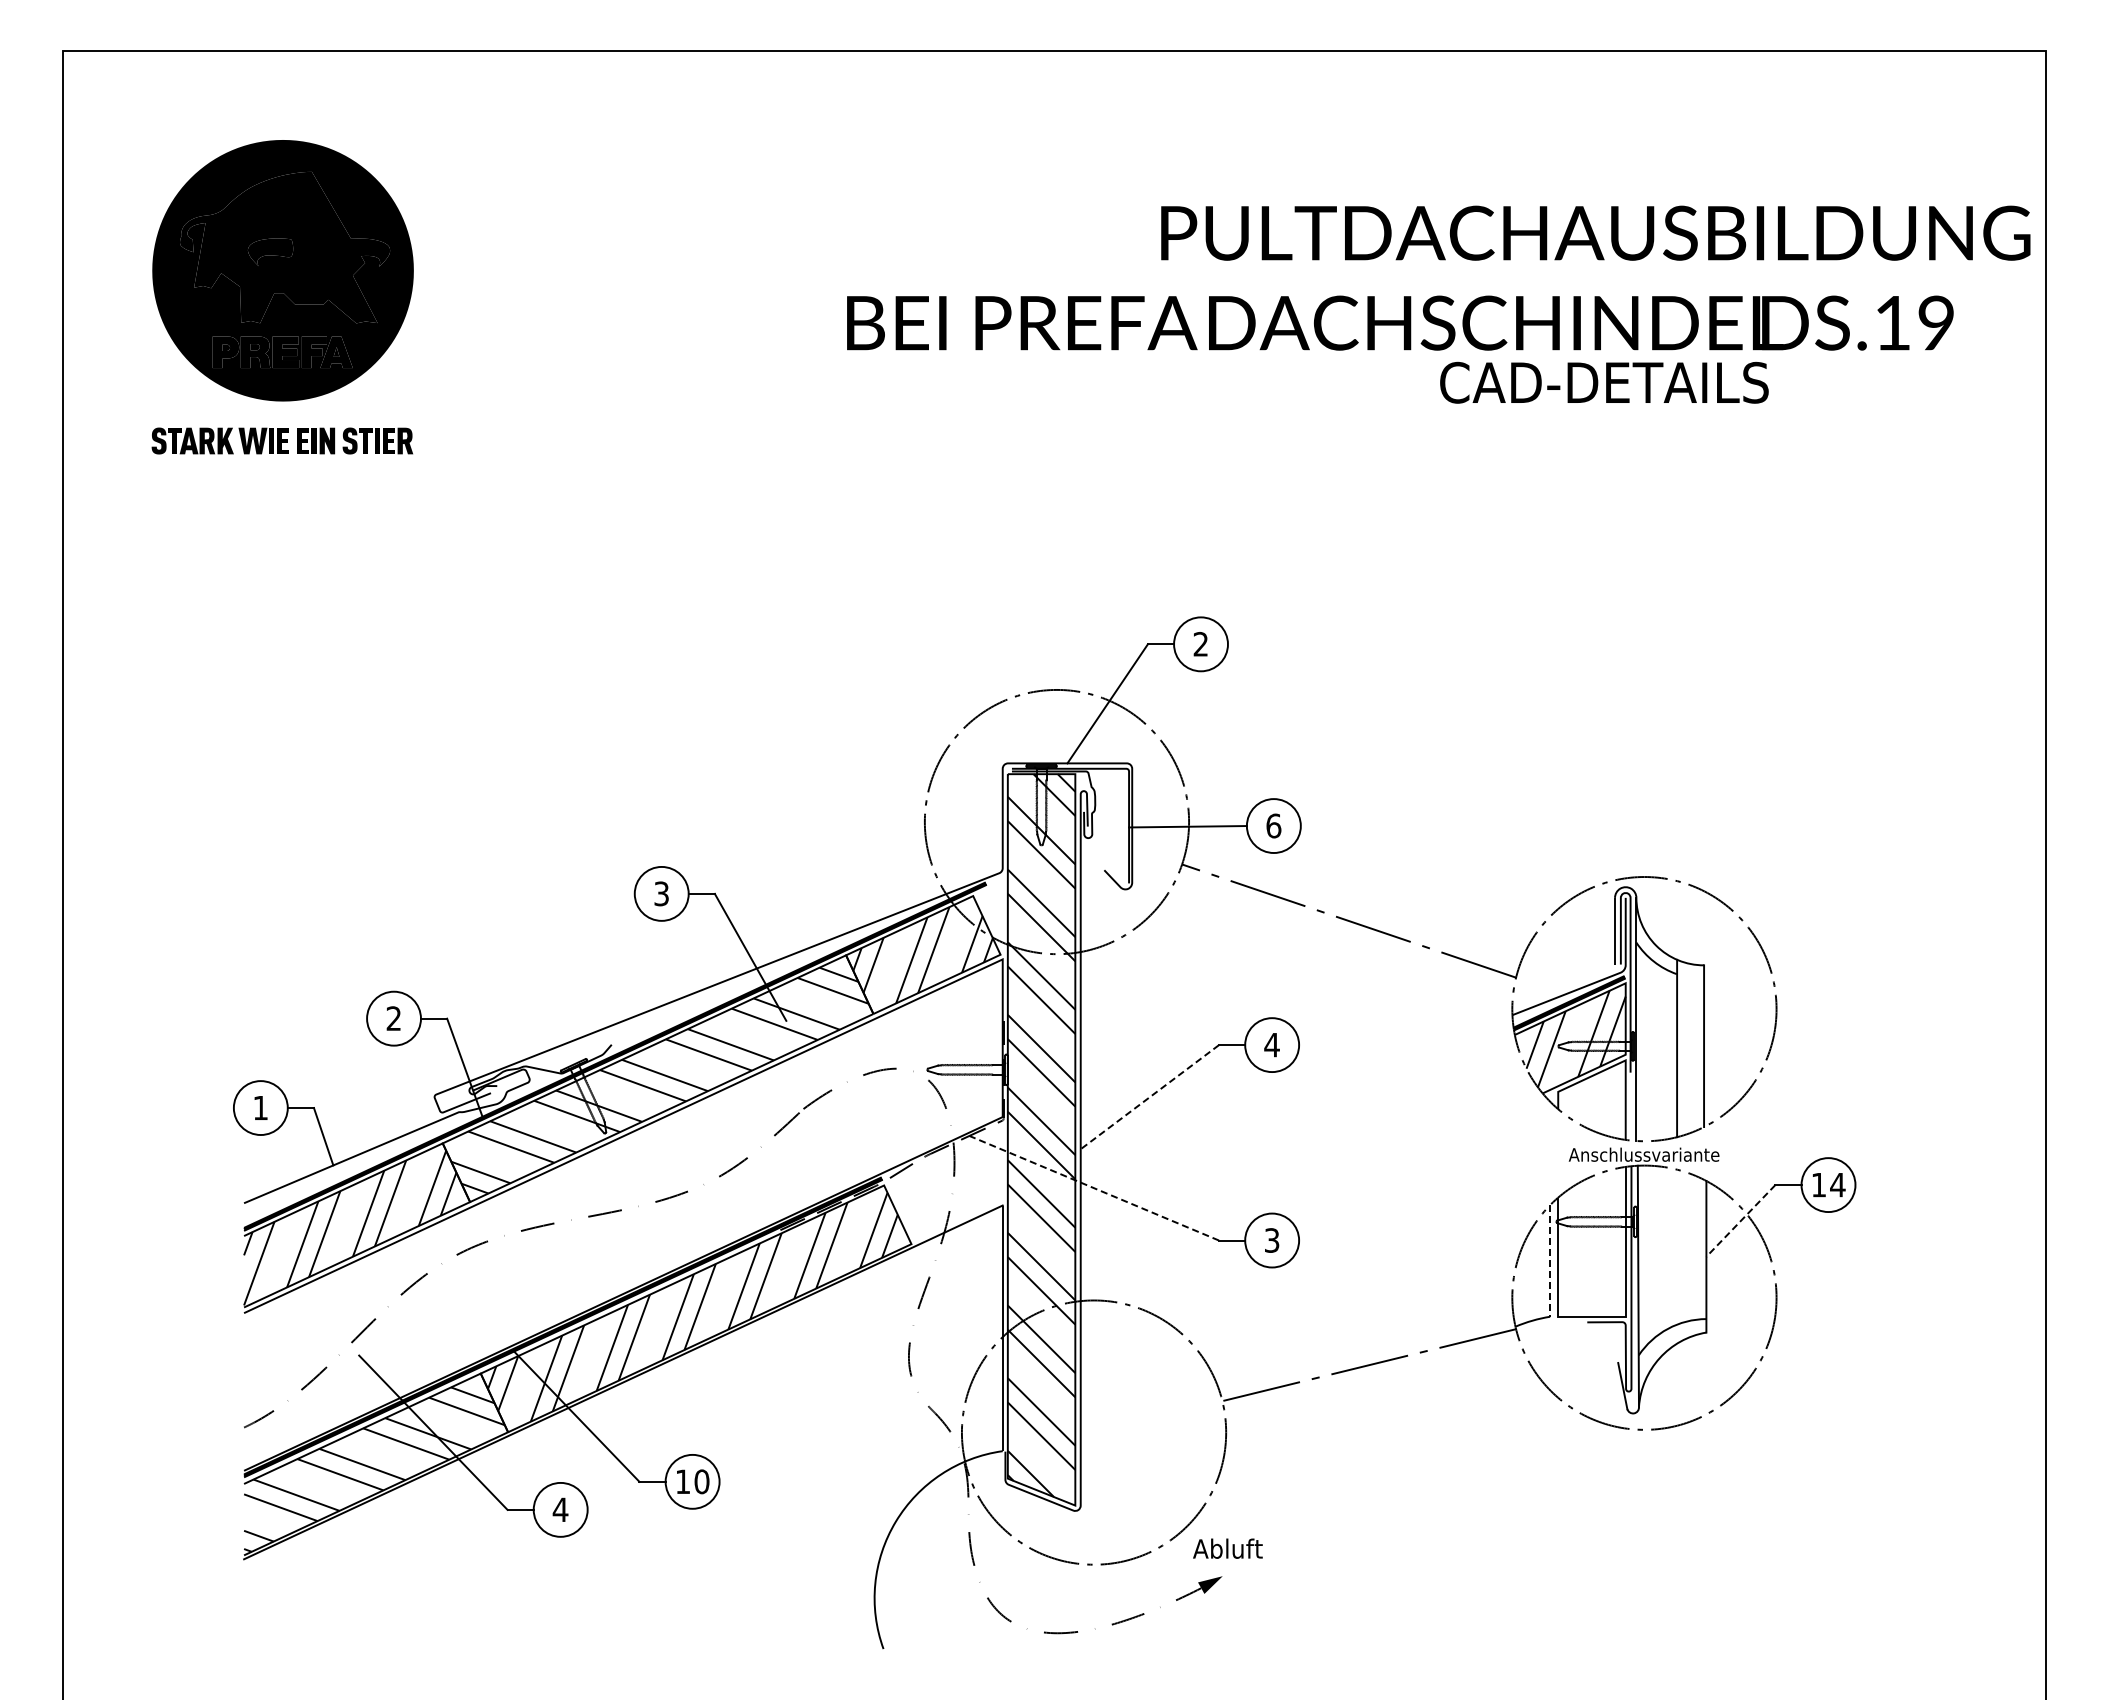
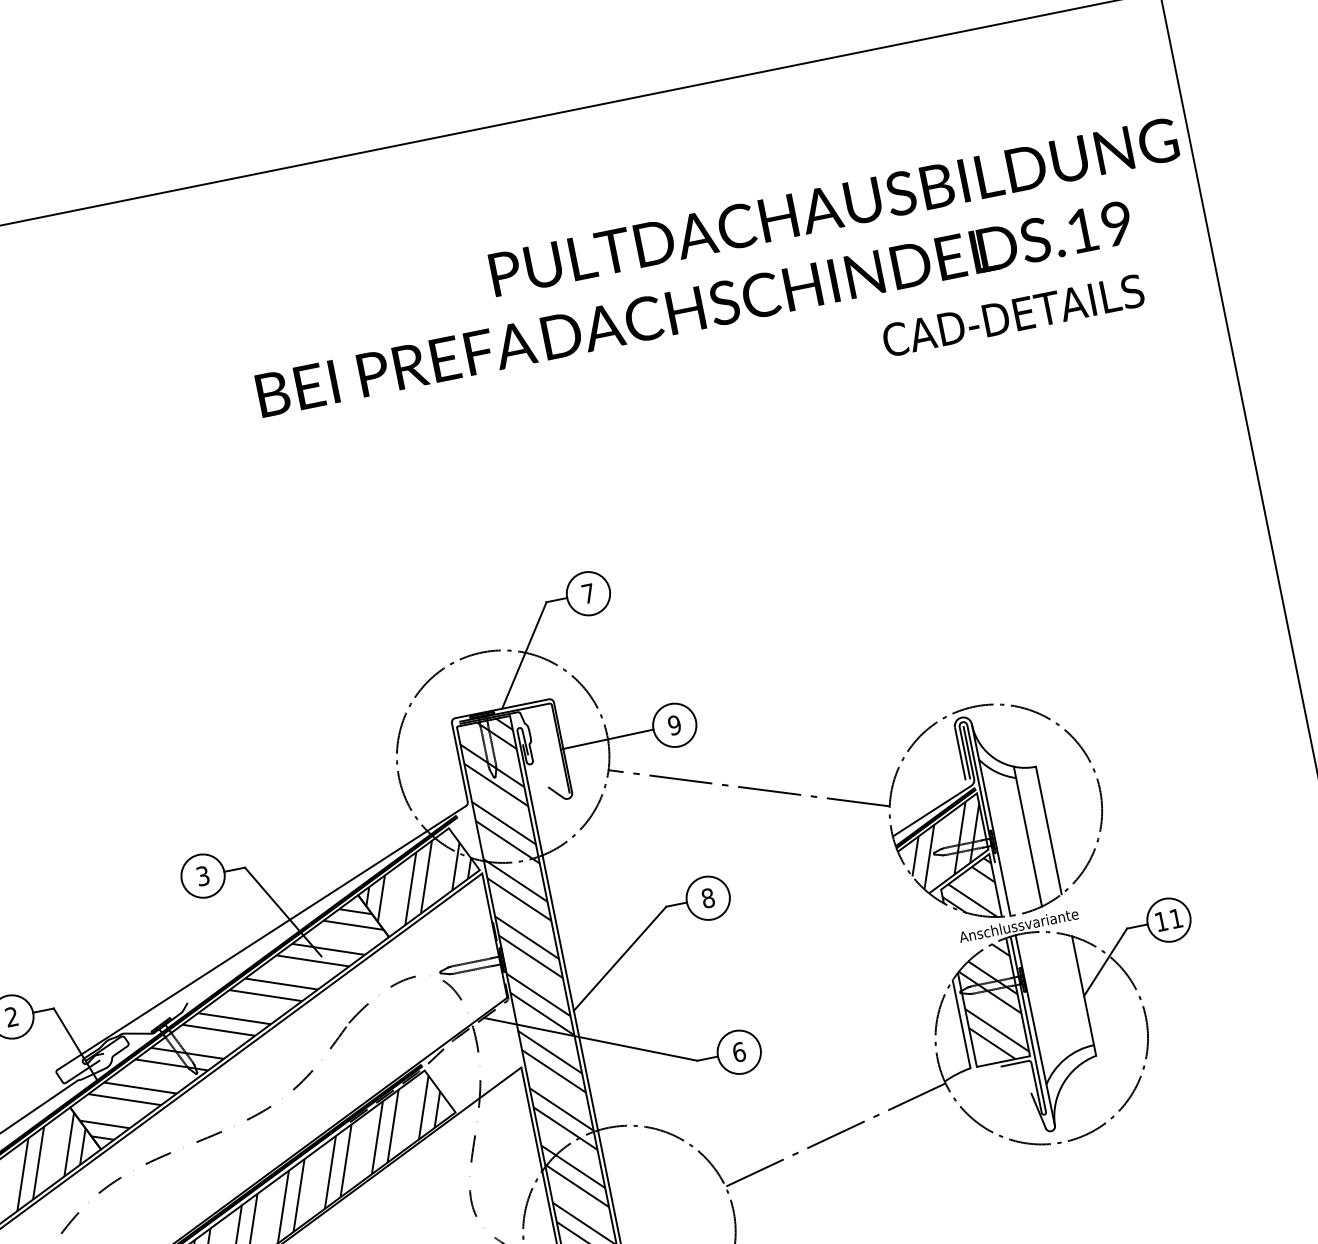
text: (1604, 382) -> (1013, 315), moved
text: (1200, 644) -> (588, 593), 2 -> 7
text: (1273, 825) -> (674, 724), 6 -> 9
text: (1271, 1044) -> (707, 897), 4 -> 8
line: (1149, 1097) -> (619, 959), dashed -> solid
hatch: (1591, 1101) -> (968, 891), added
text: (1837, 1185) -> (1176, 919), 14 -> 11
line: (1093, 1188) -> (590, 1039), dashed -> solid
line: (1740, 1220) -> (1105, 962), dashed -> solid
text: (1271, 1240) -> (738, 1052), 3 -> 6
hatch: (1591, 1243) -> (991, 1003), added
line: (1550, 1260) -> (961, 1023), dashed -> solid

